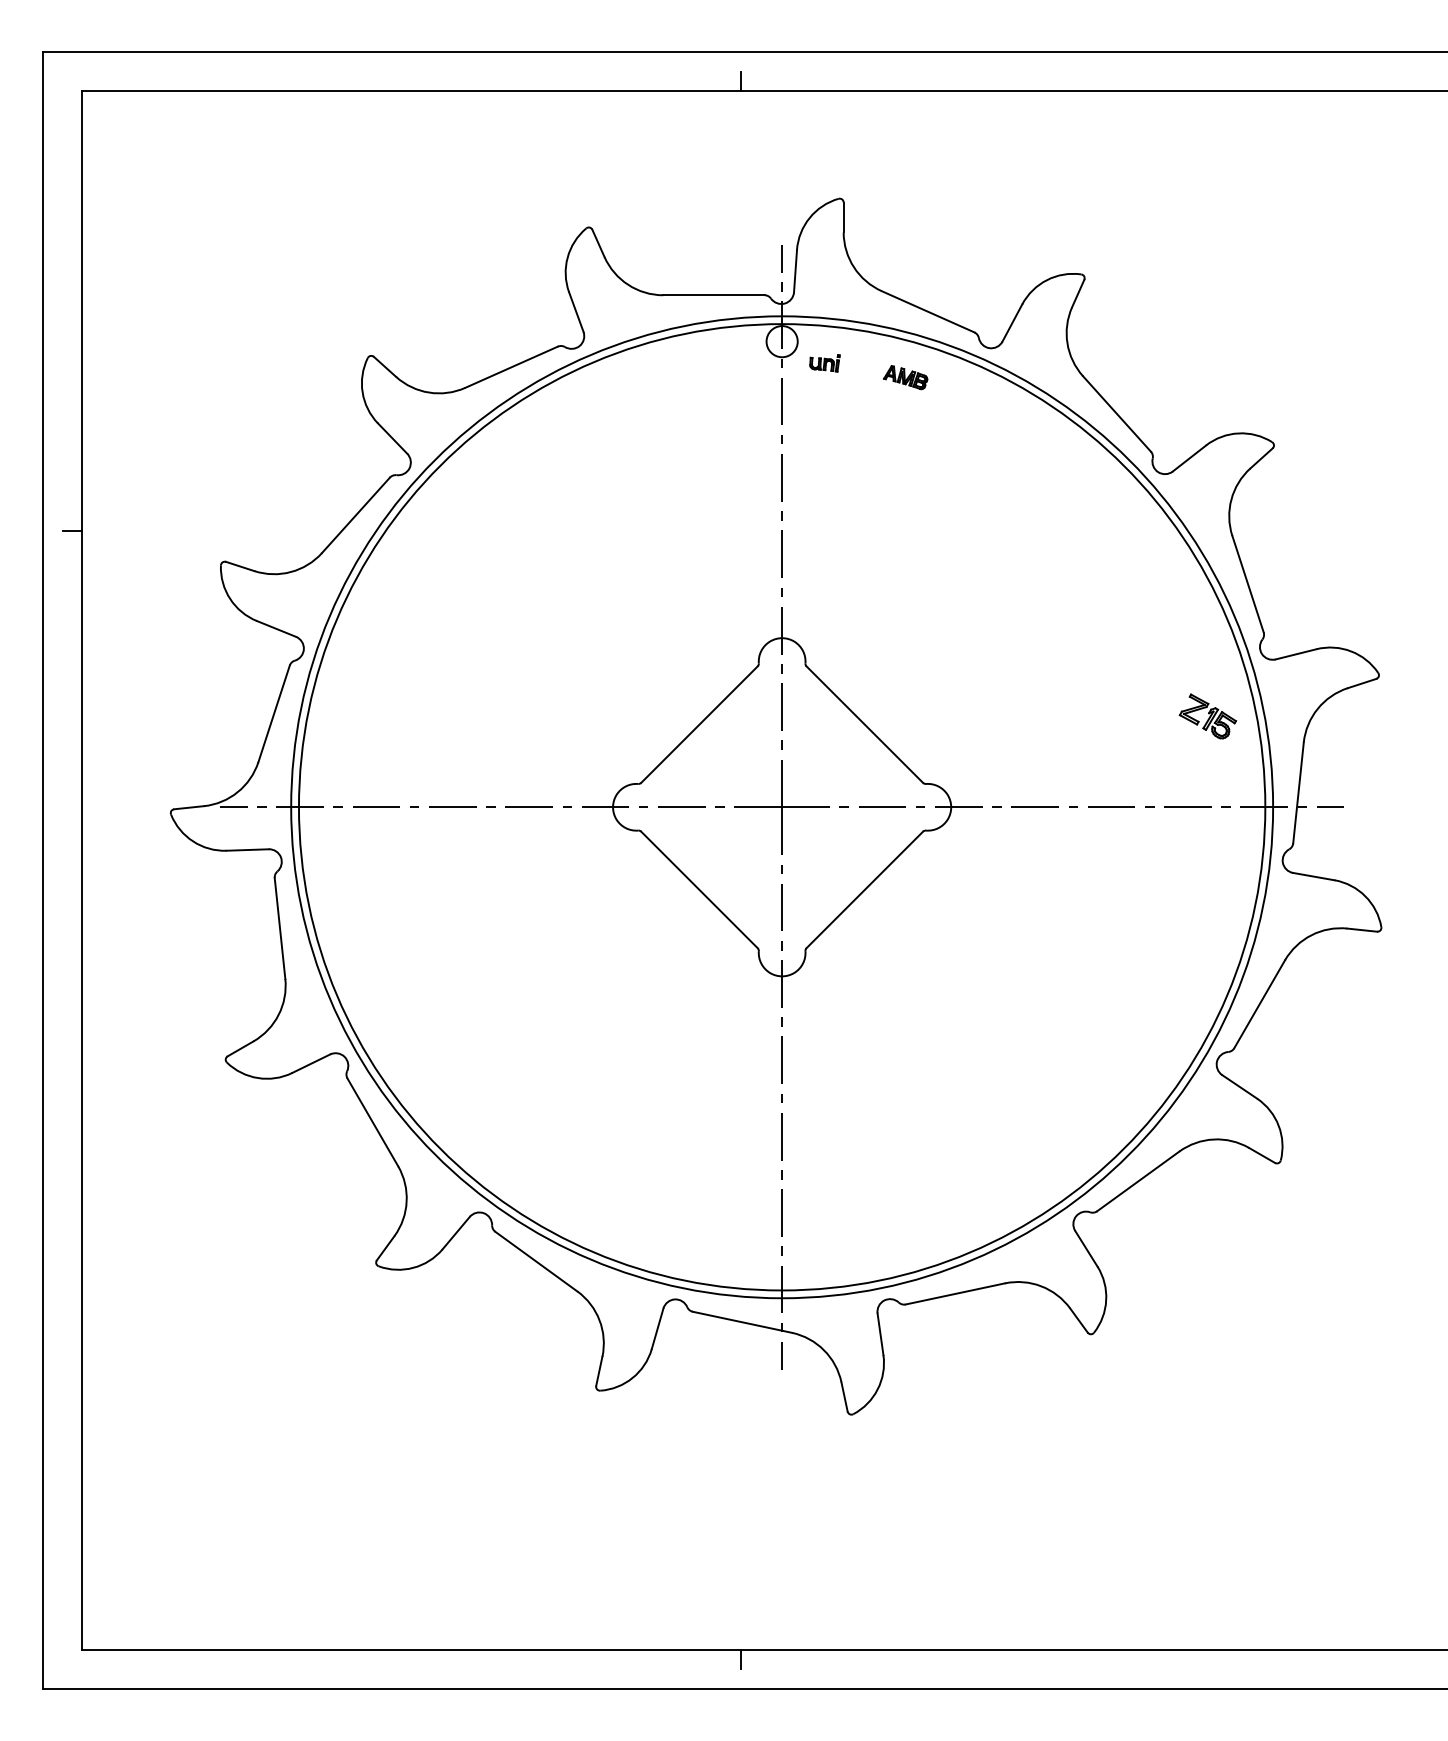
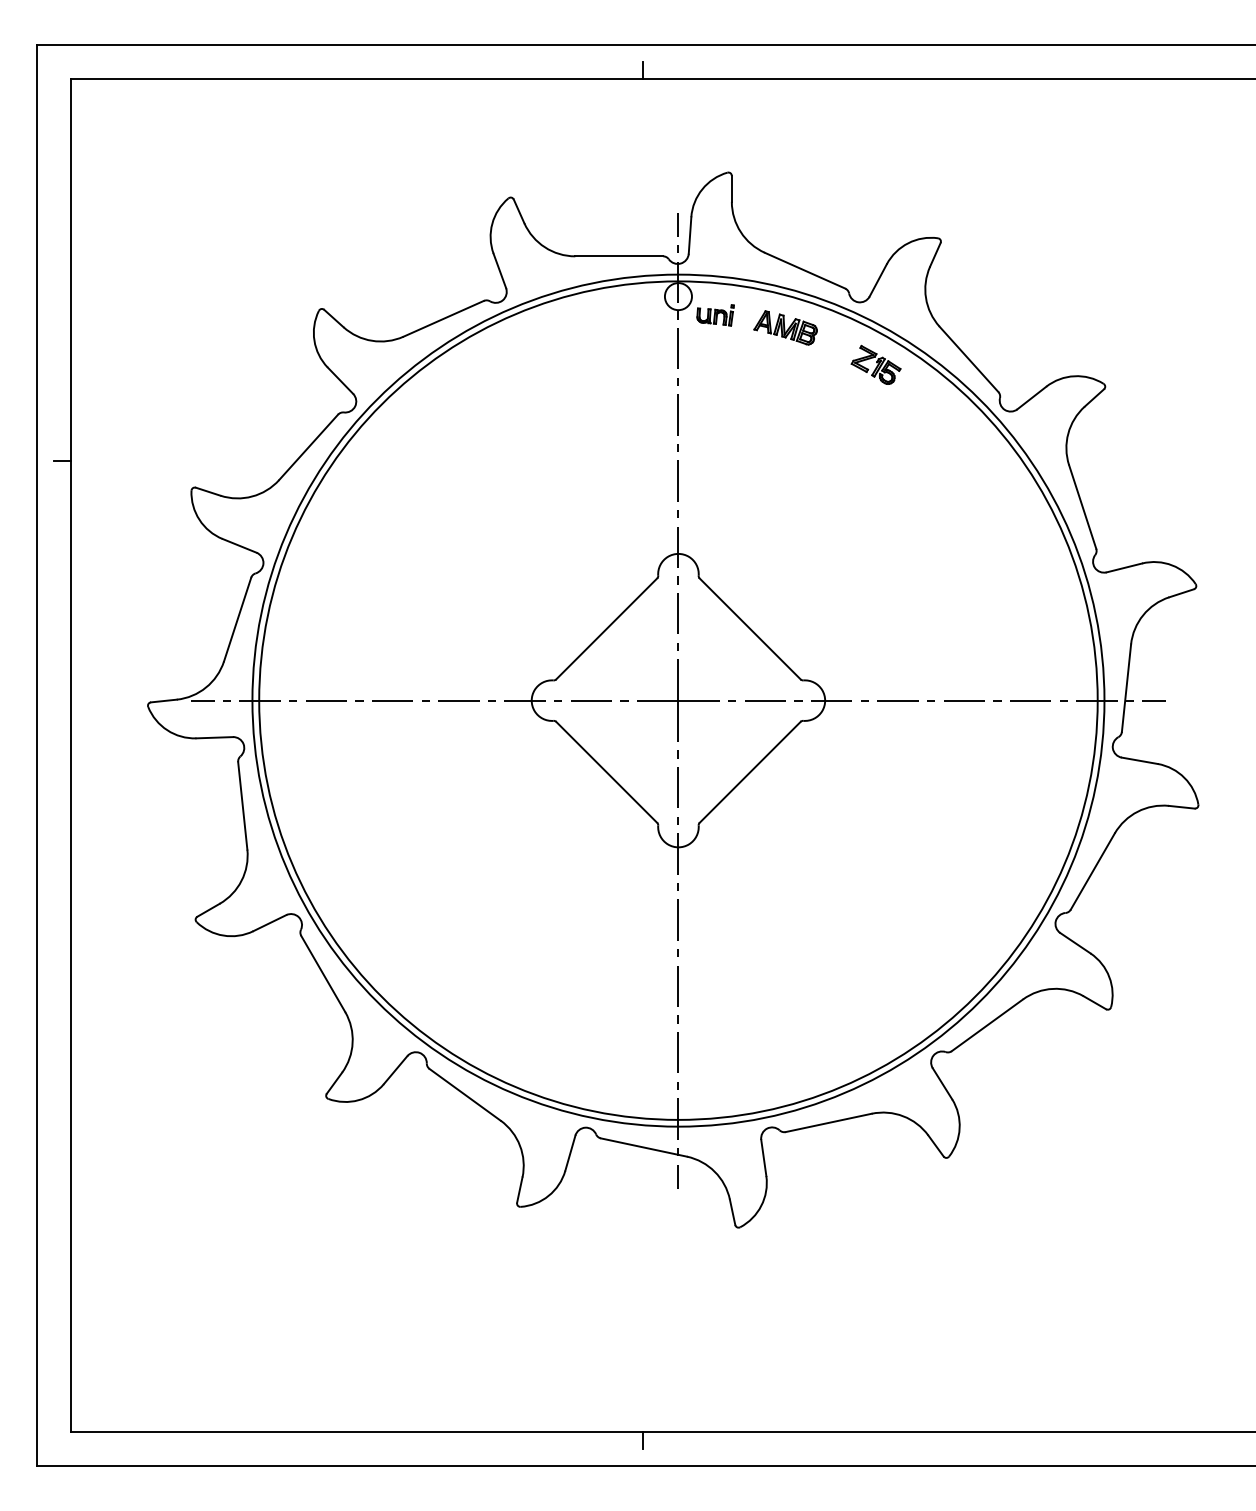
part: (824, 363) -> (715, 315), size x1.43
part: (905, 377) -> (785, 327), size x1.67
part: (1207, 716) -> (875, 365), moved

